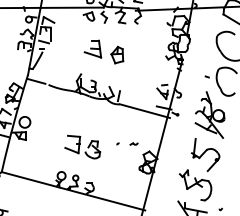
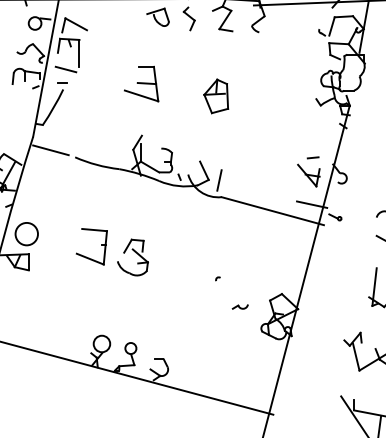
part: (92, 48) -> (140, 82), moved
part: (133, 143) -> (238, 306), moved
part: (82, 146) -> (111, 250), moved

